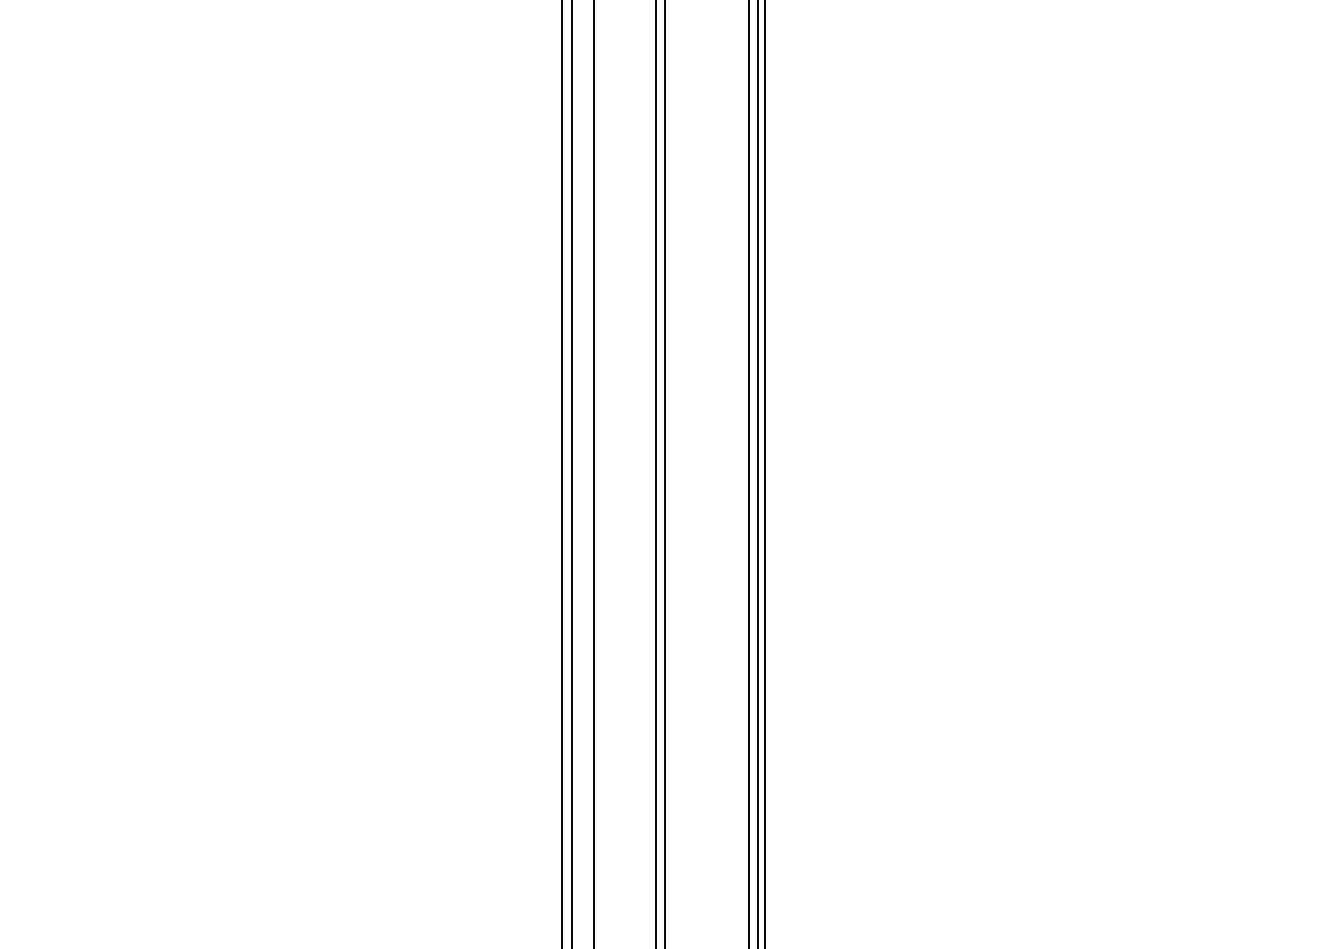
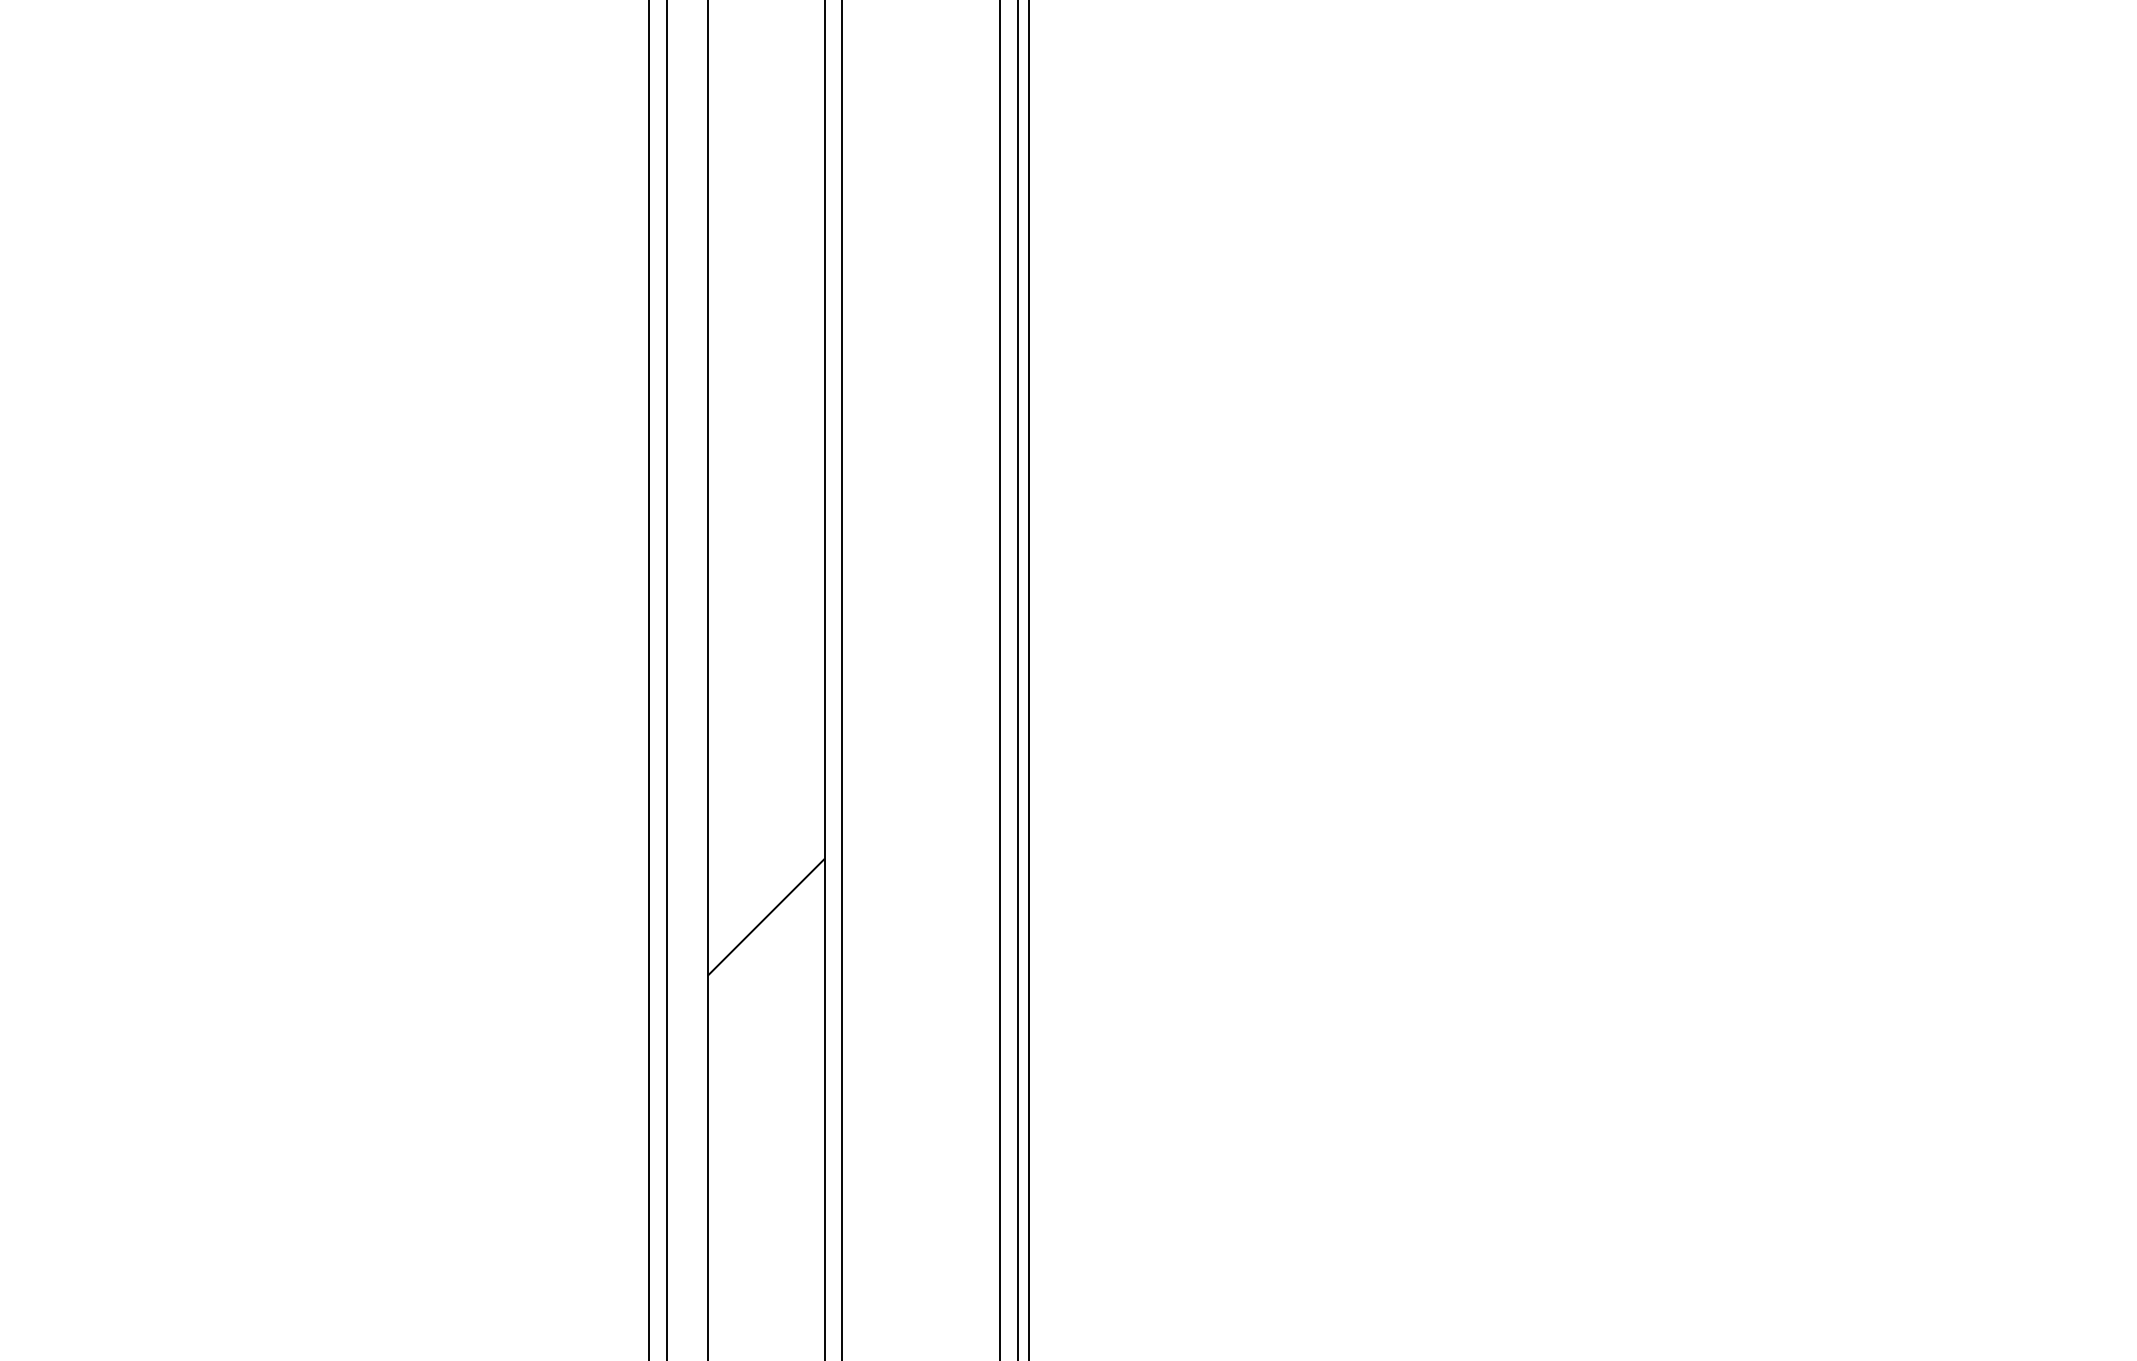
hatch: (624, 748) -> (766, 917), added

